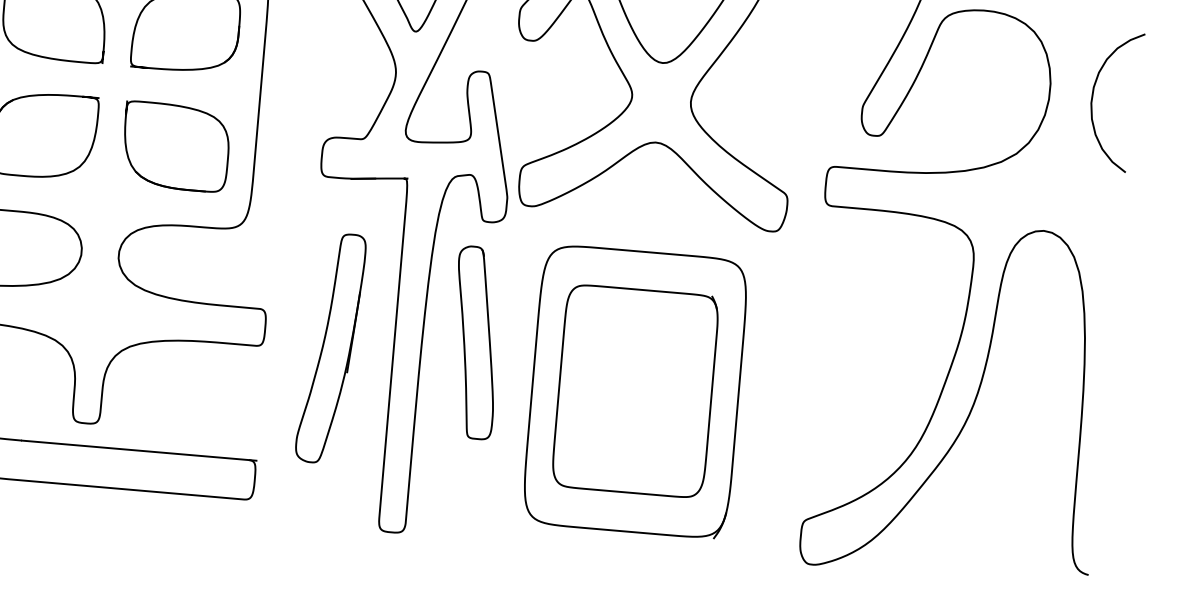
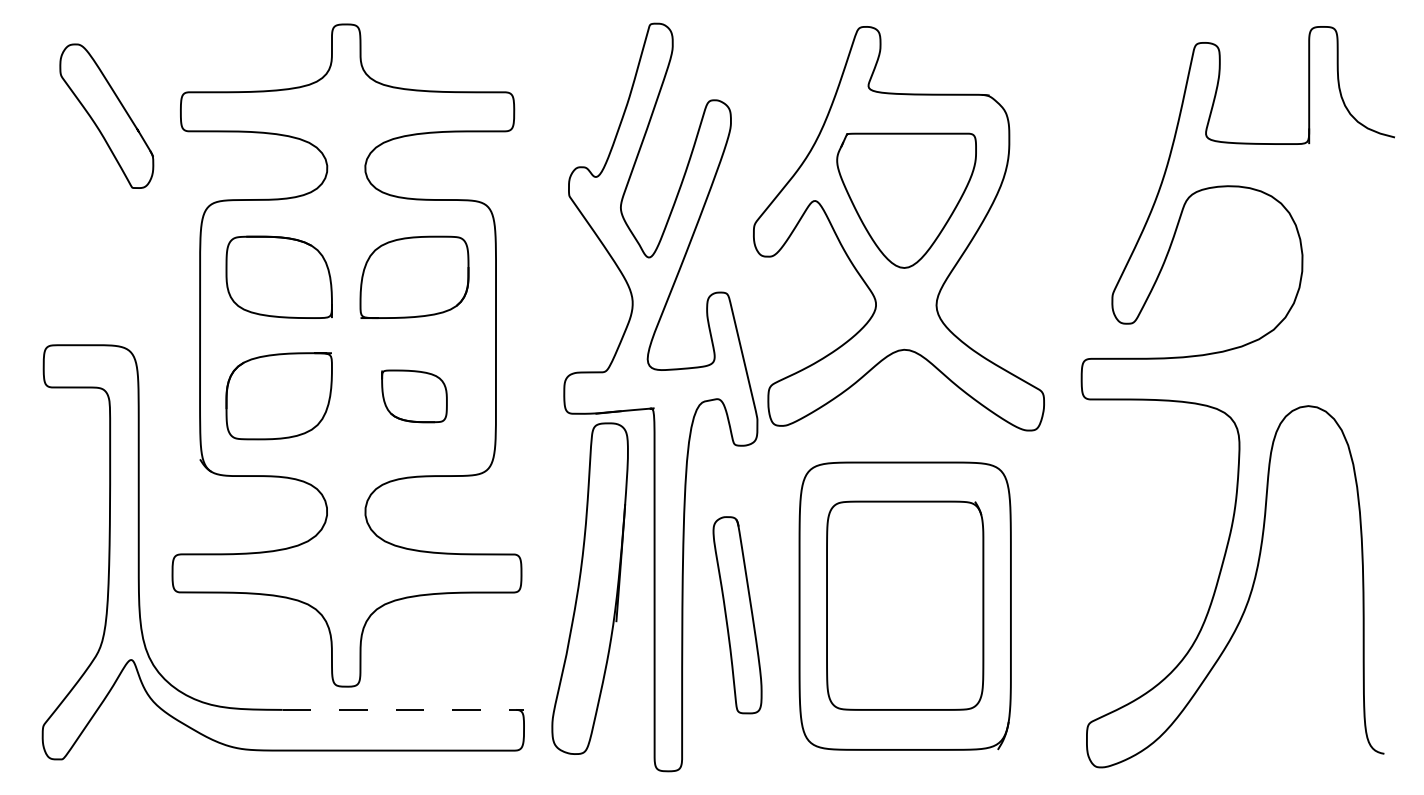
curve: (1093, 98) -> (1347, 266), removed
part: (176, 147) -> (414, 396), size x0.6
part: (475, 343) -> (737, 615), moved
part: (331, 348) -> (590, 588), size x1.4
line: (139, 450) -> (403, 709), solid -> dashed

